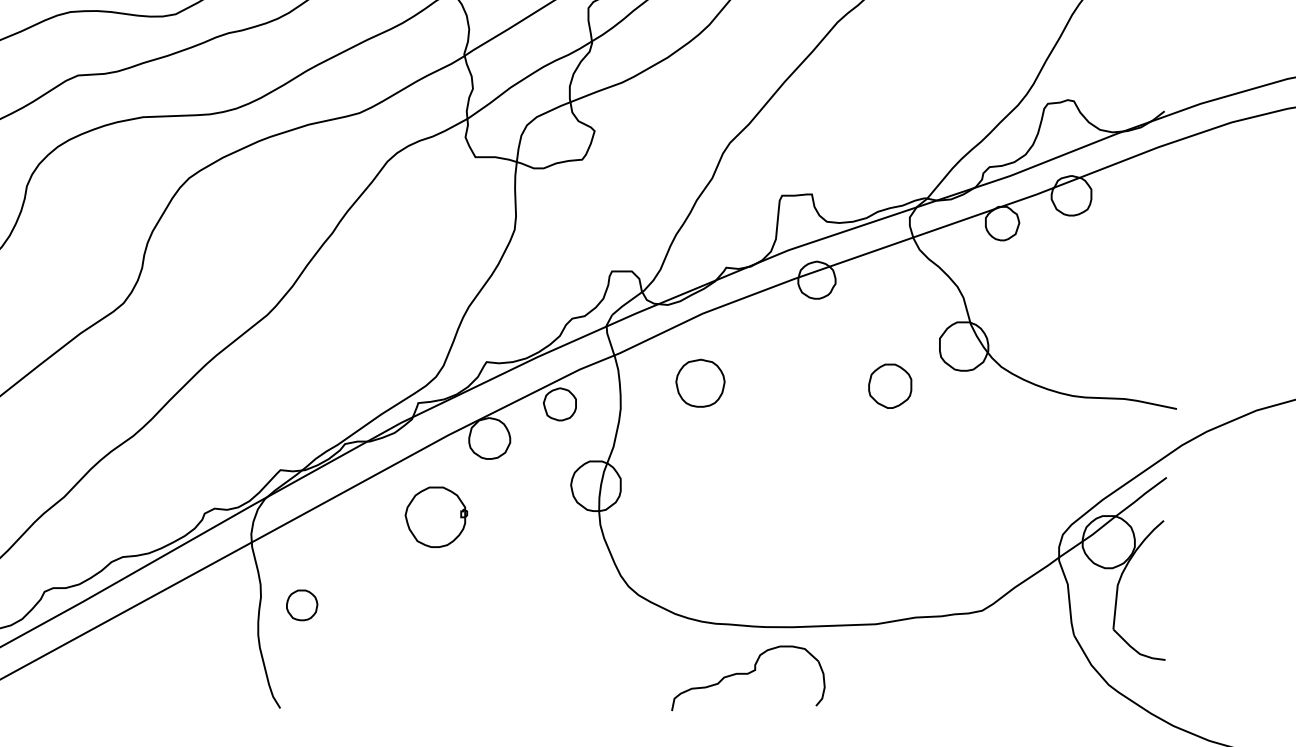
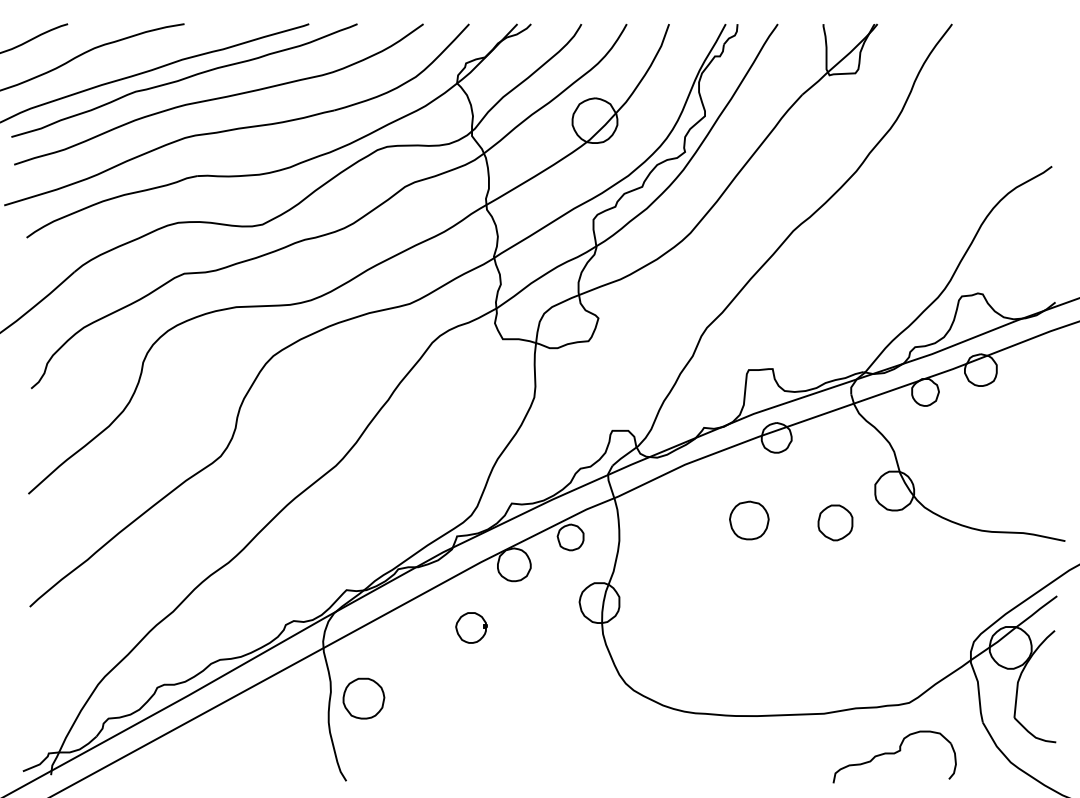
part: (700, 383) -> (749, 520), moved
part: (436, 516) -> (471, 627), size x0.62
part: (301, 605) -> (363, 698), size x1.67
part: (748, 677) -> (894, 756), moved

